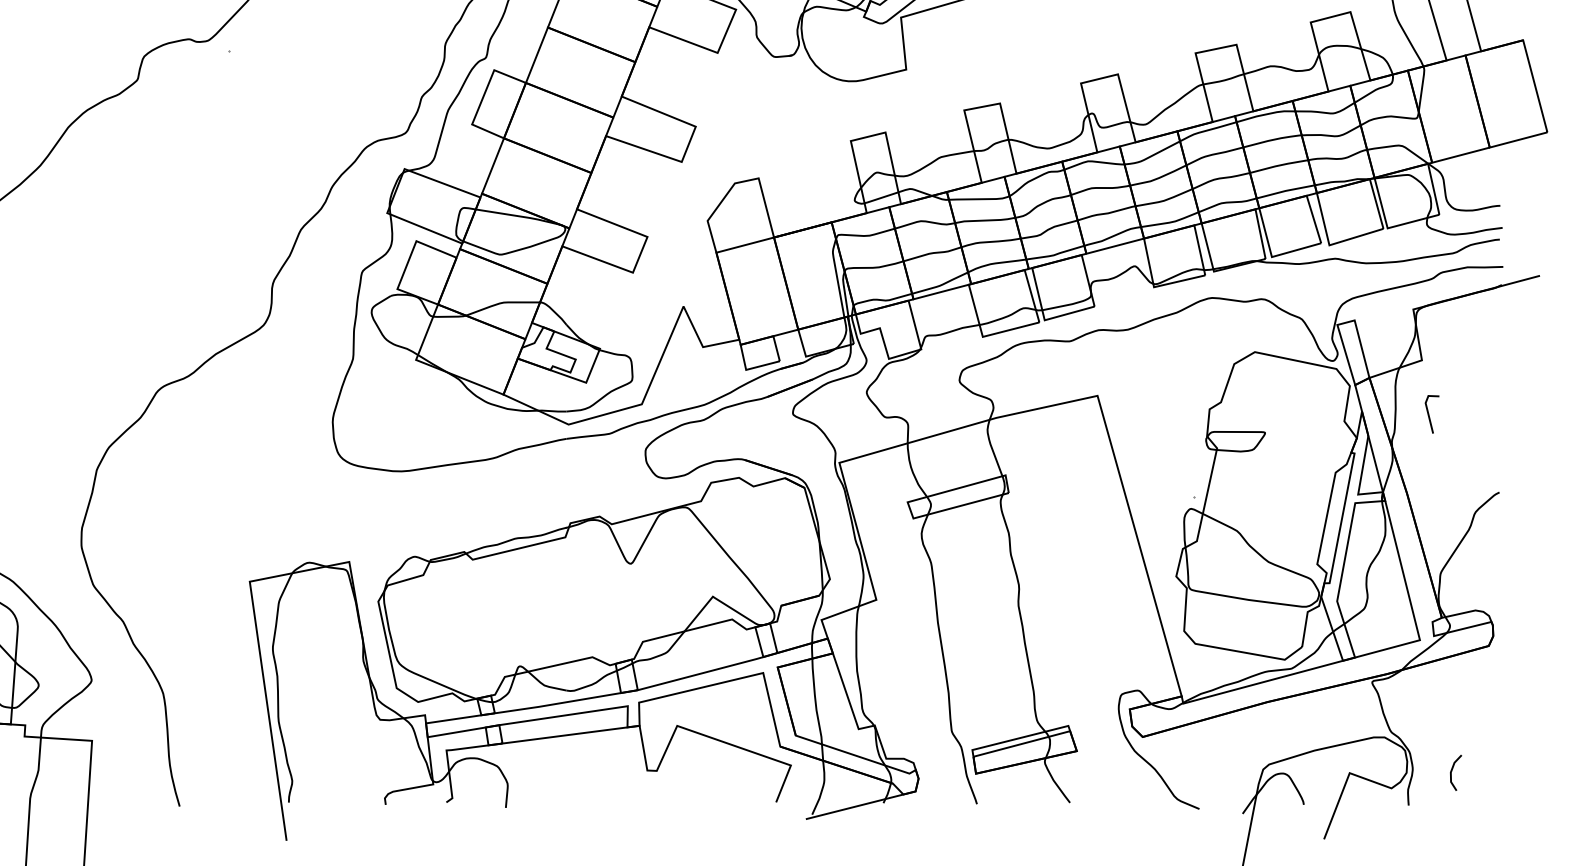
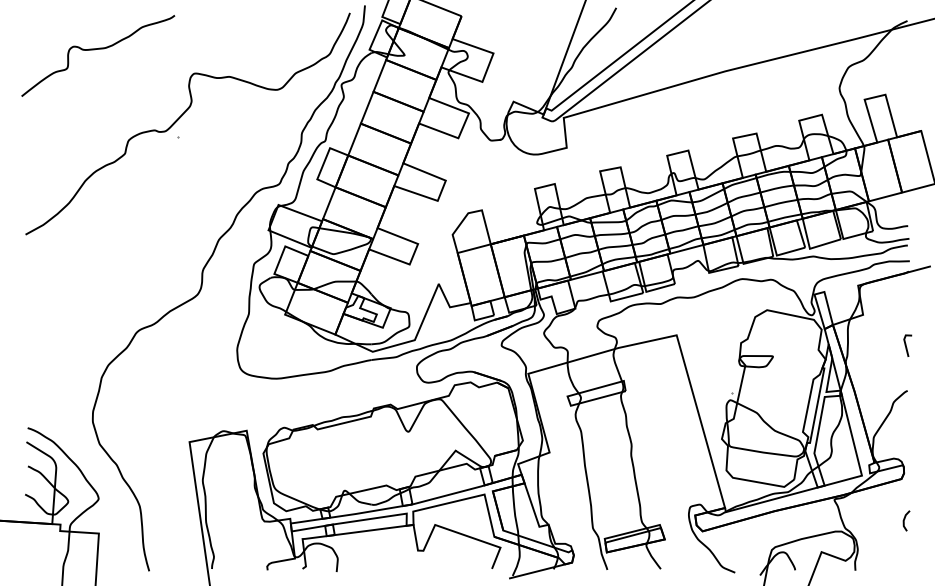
line: (1429, 413) -> (906, 345), moved
line: (1453, 770) -> (905, 519), moved

